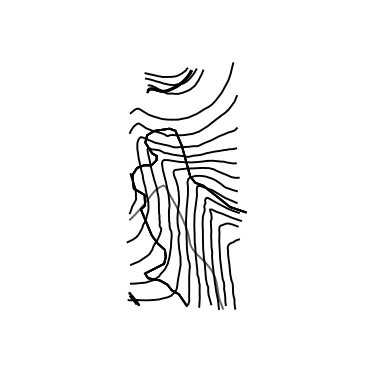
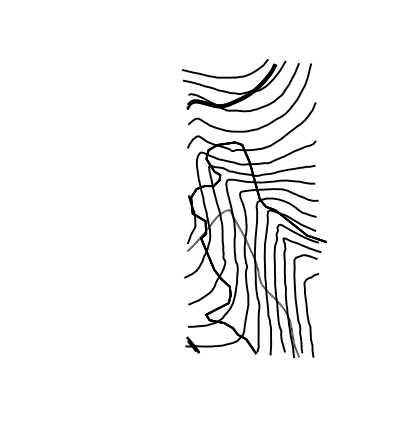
part: (173, 80) -> (239, 85), size x1.67

